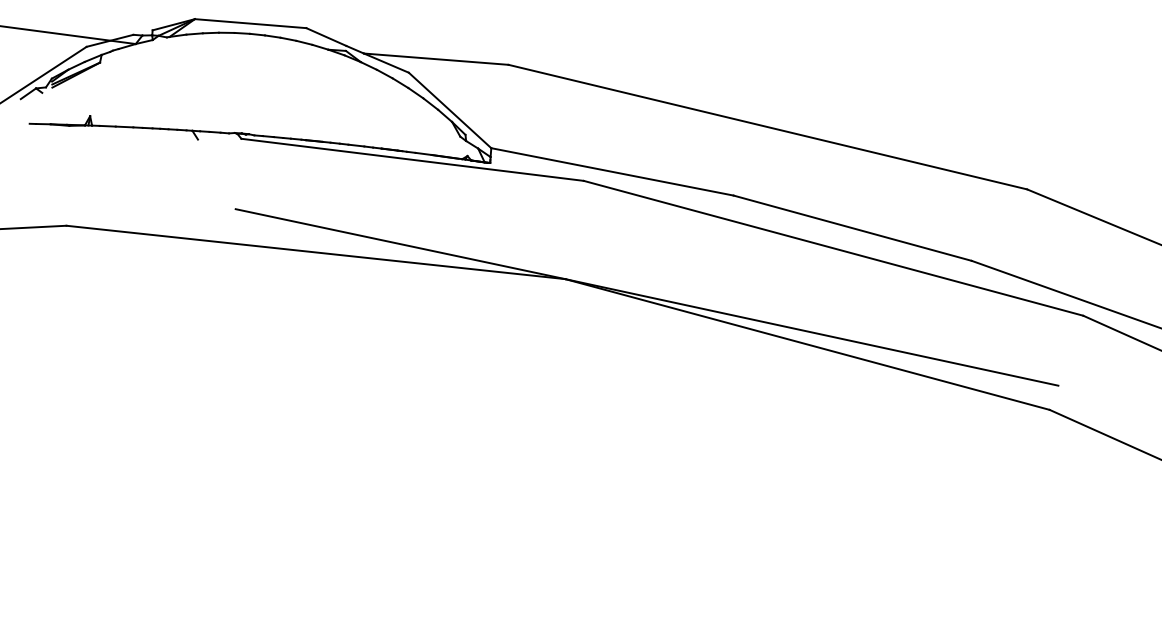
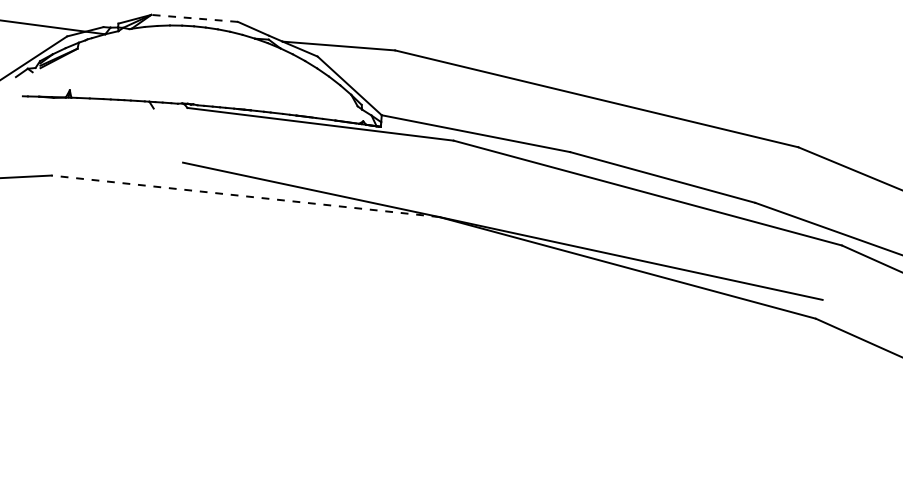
line: (250, 23) -> (194, 18), solid -> dashed
line: (315, 252) -> (245, 196), solid -> dashed

